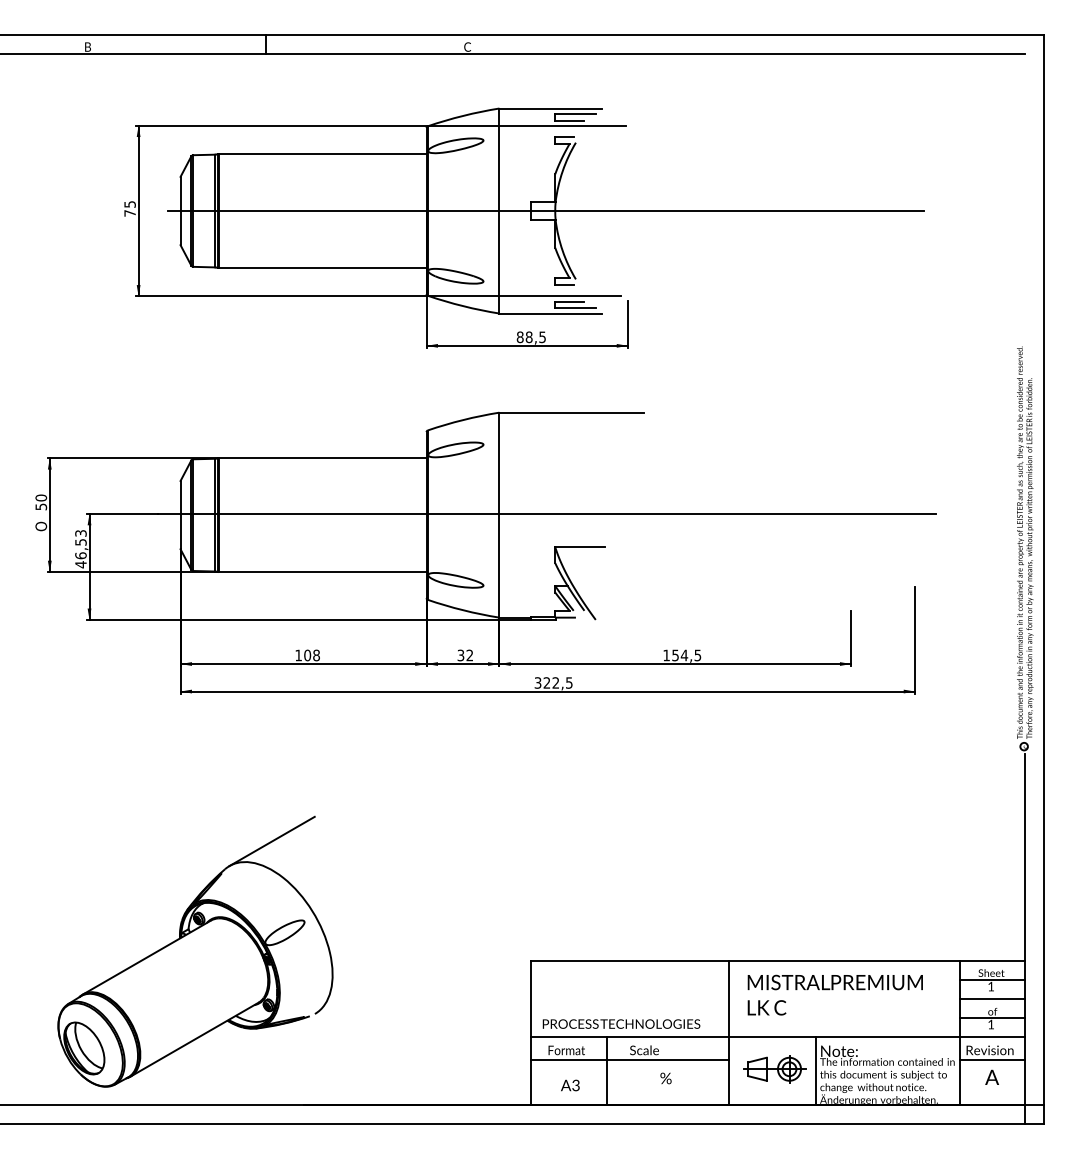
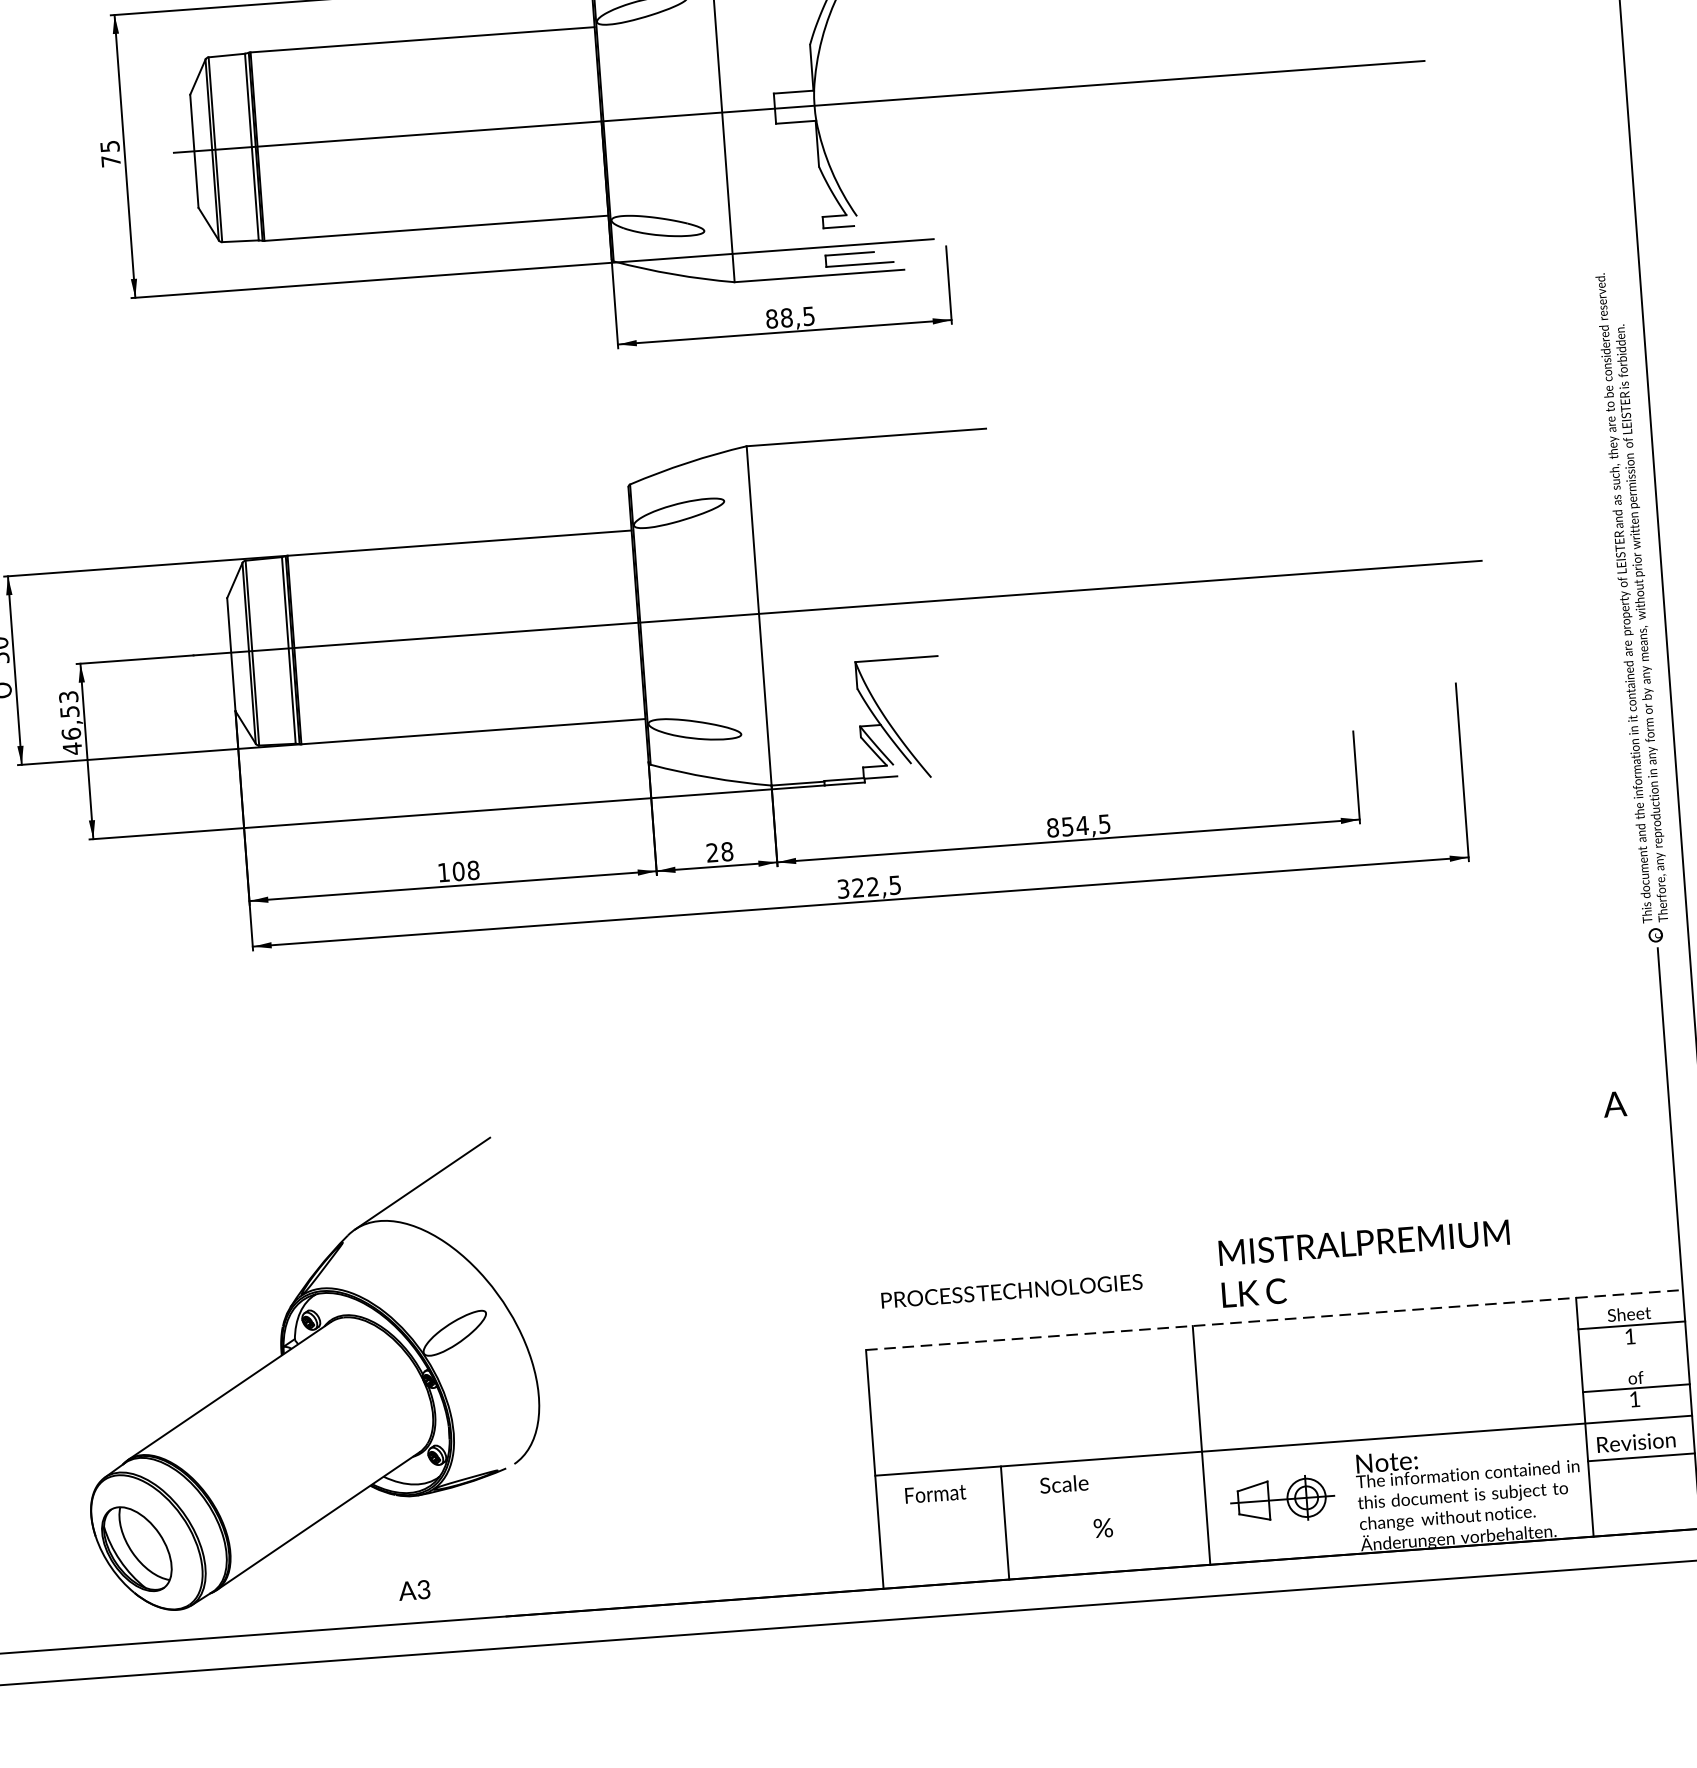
text: (465, 655) -> (720, 852), 32 -> 28
text: (666, 655) -> (1052, 827), 154,5 -> 854,5
line: (778, 961) -> (1275, 1320), solid -> dashed
text: (834, 994) -> (1364, 1262), moved
line: (992, 998) -> (1634, 1356), removed
text: (621, 1023) -> (1011, 1290), moved
line: (629, 1059) -> (1040, 1501), removed
line: (815, 1070) -> (1349, 1496), removed
text: (991, 1076) -> (1613, 1102), moved
text: (570, 1085) -> (414, 1590), moved

